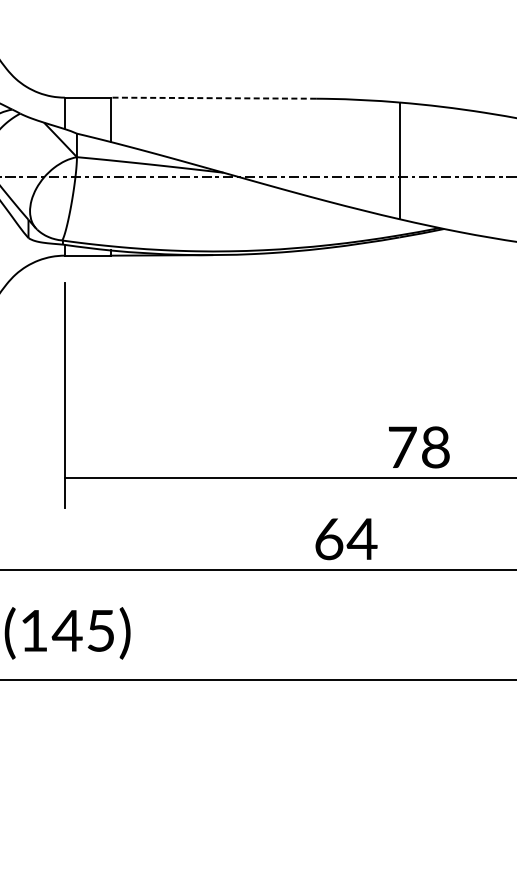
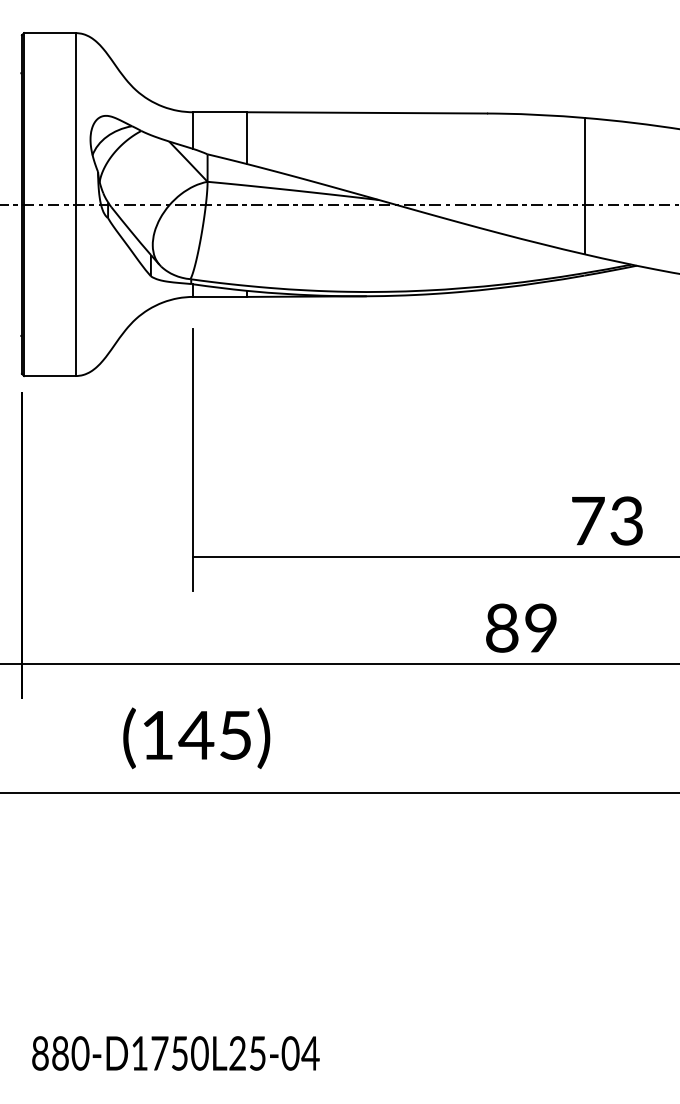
line: (212, 97) -> (366, 112), dashed -> solid
text: (435, 446) -> (626, 520), 78 -> 73
text: (346, 538) -> (522, 627), 64 -> 89

